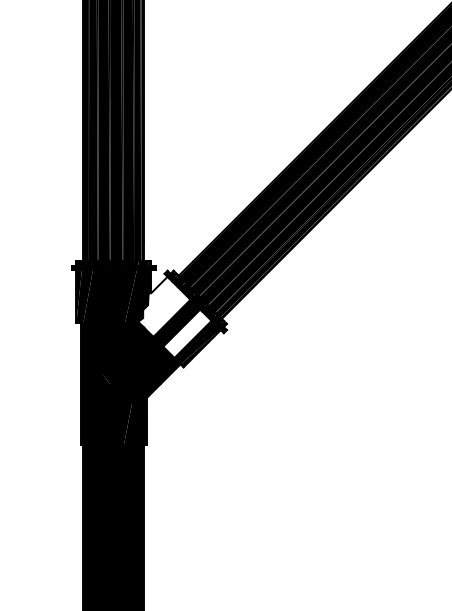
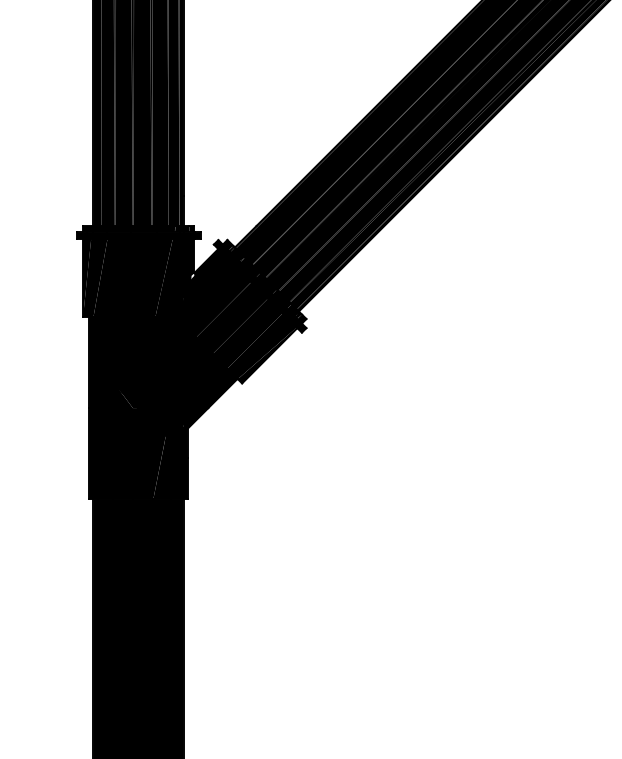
fill: (162, 306) -> (210, 293), added
fill: (186, 333) -> (246, 333), added

